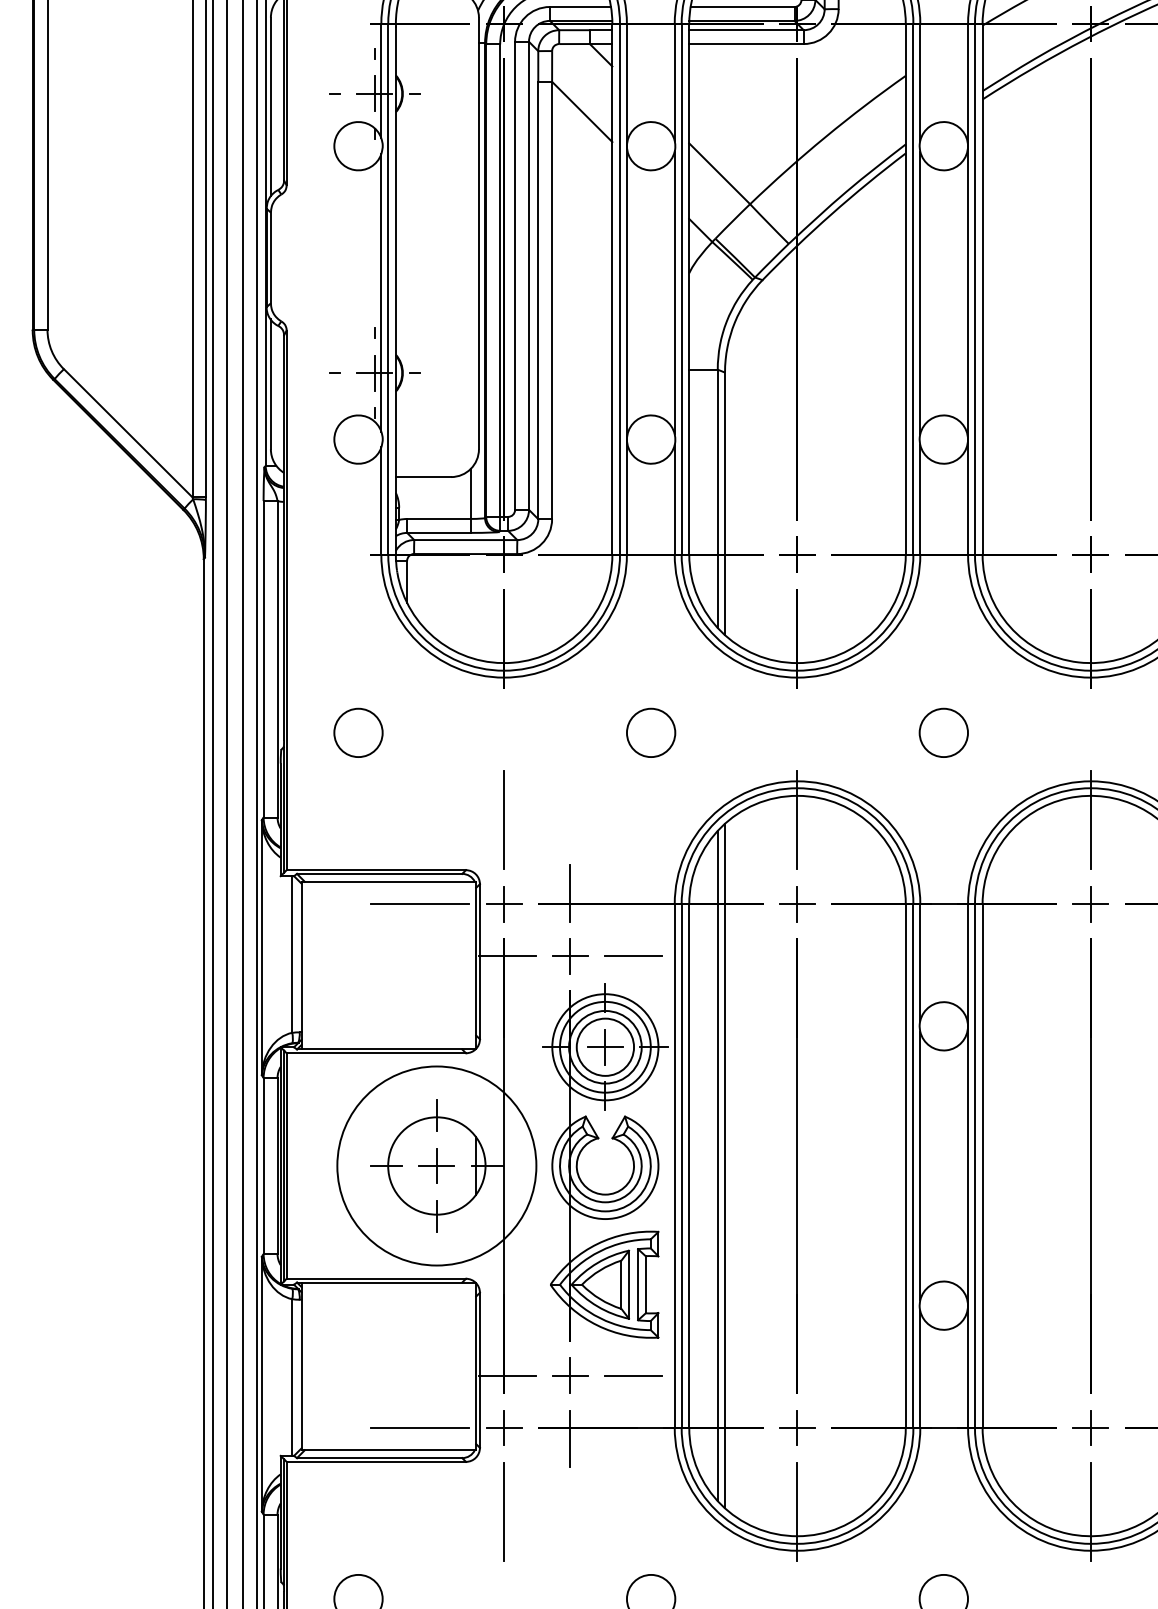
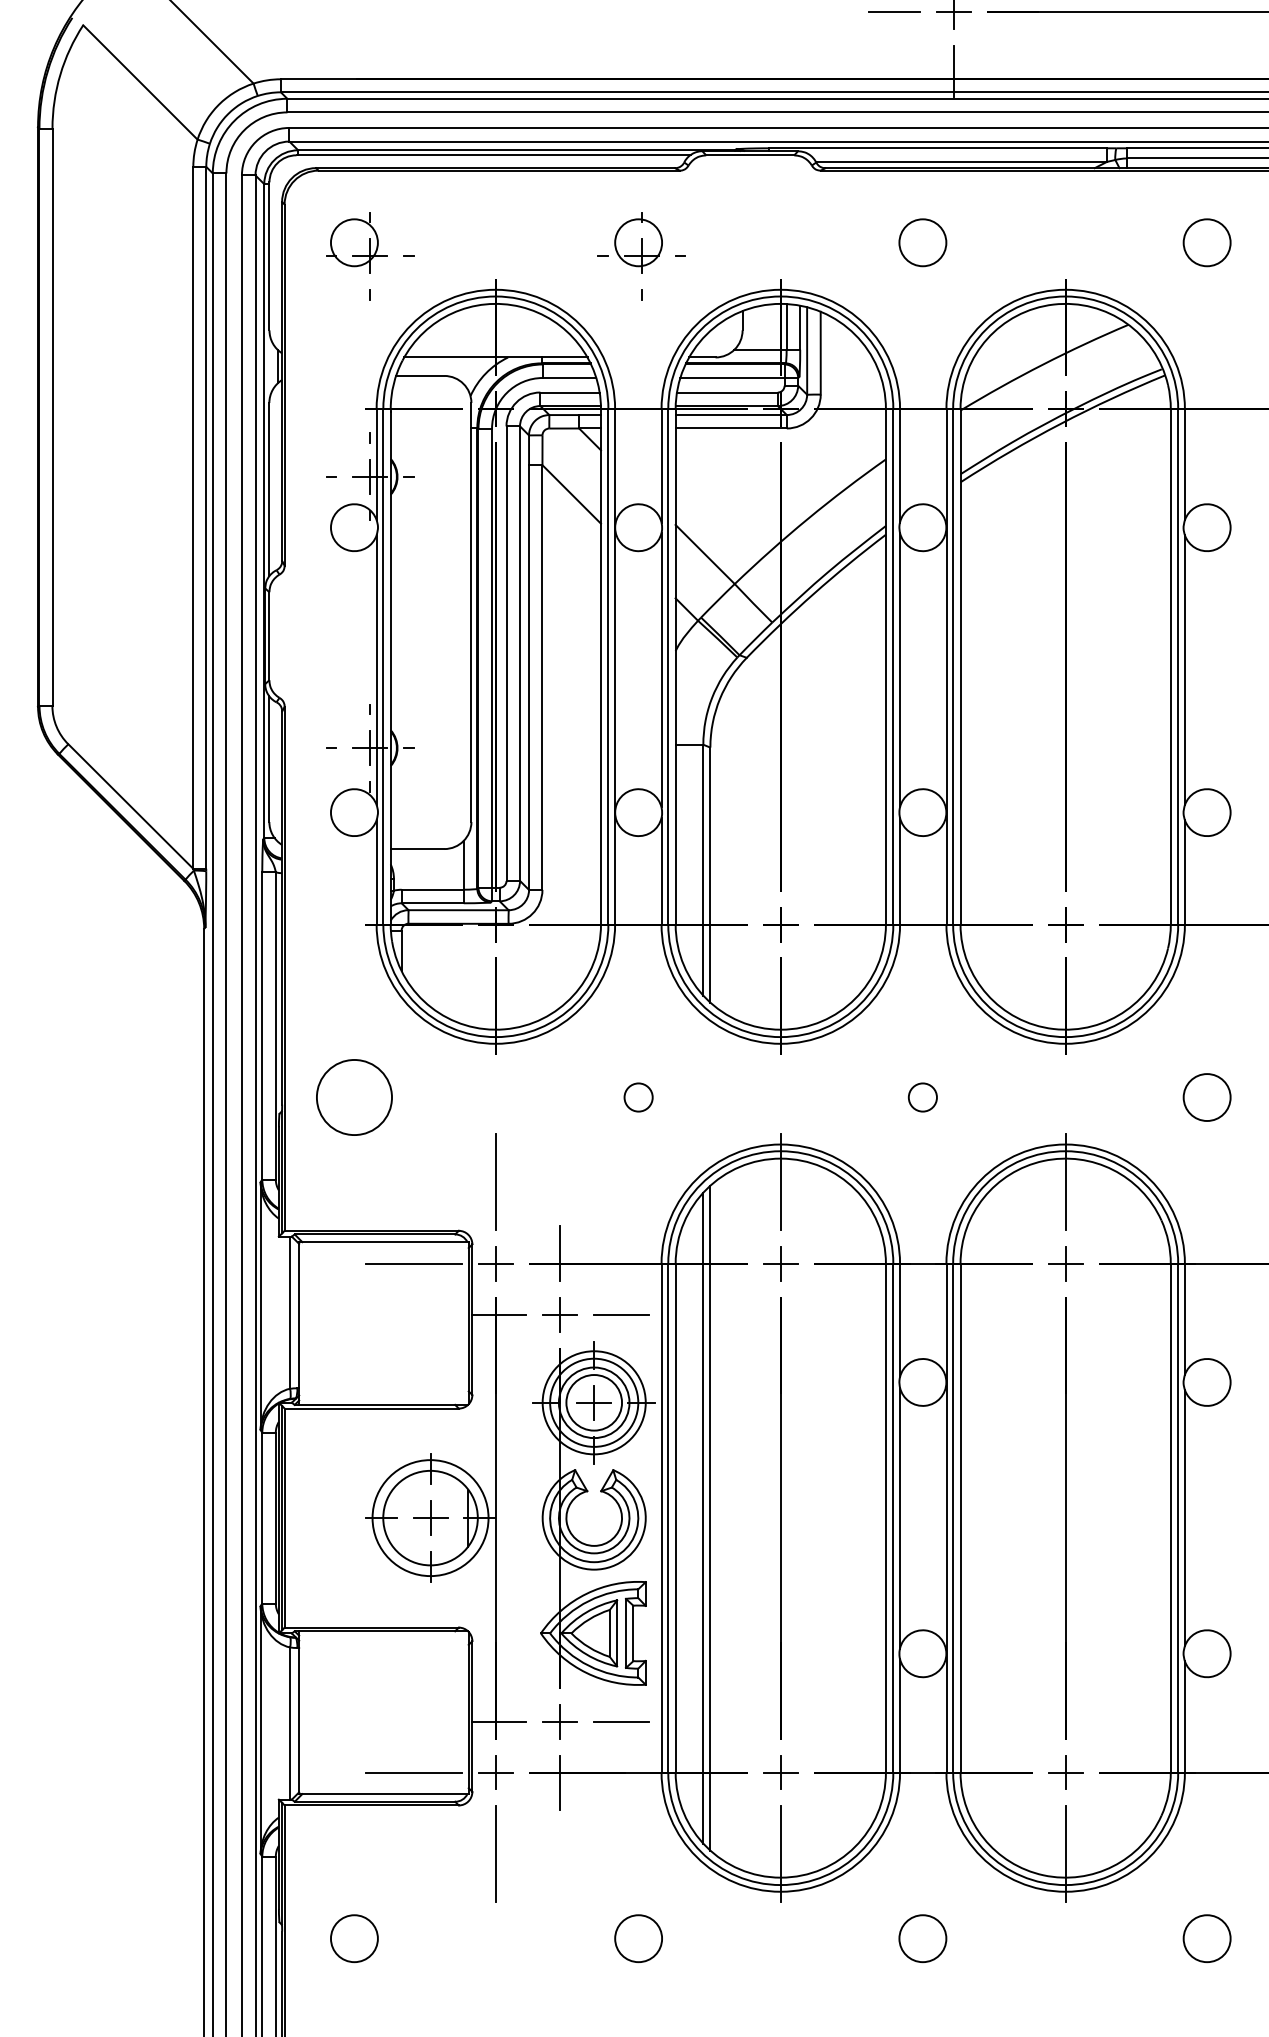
circle: (357, 732) -> (353, 1097), size x1.6
circle: (650, 732) -> (638, 1097), size x0.6
circle: (943, 732) -> (922, 1097), size x0.6
circle: (436, 1165) -> (430, 1517), size x0.6

